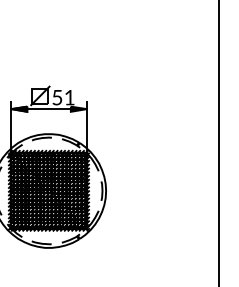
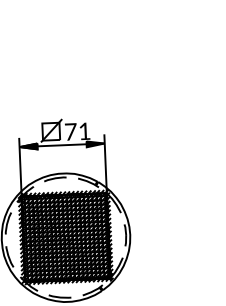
text: (57, 97) -> (70, 131), 51 -> 71

